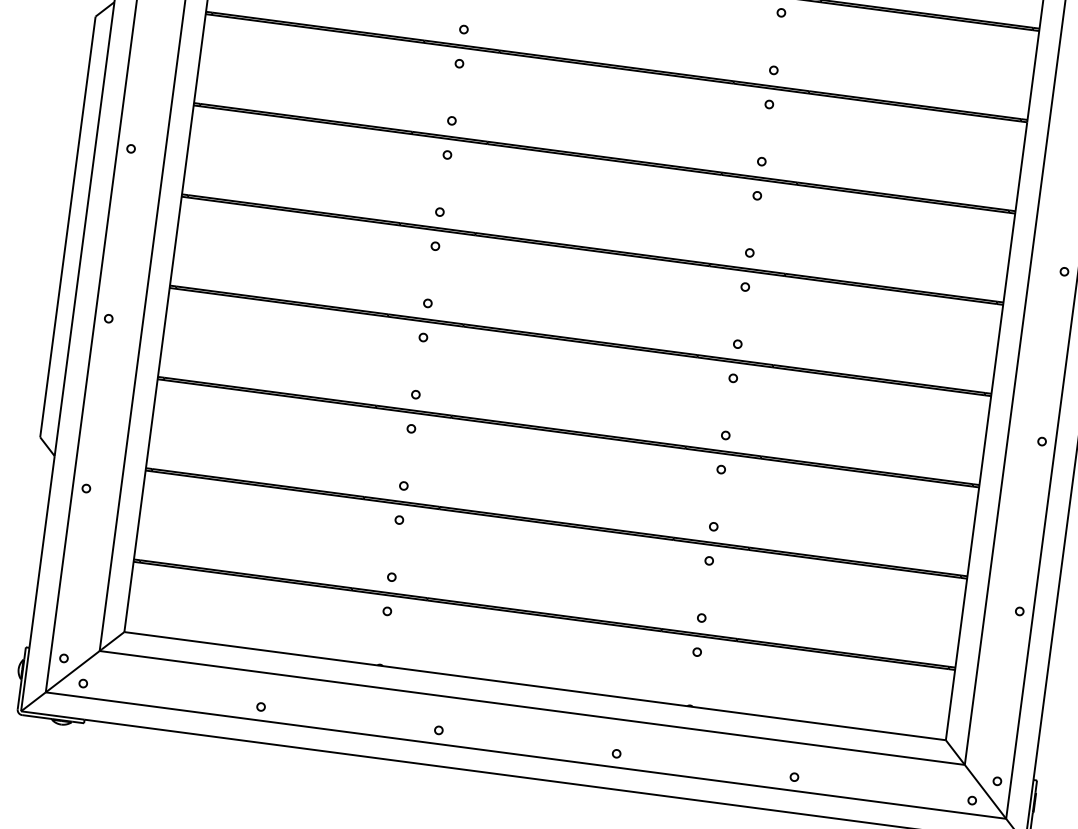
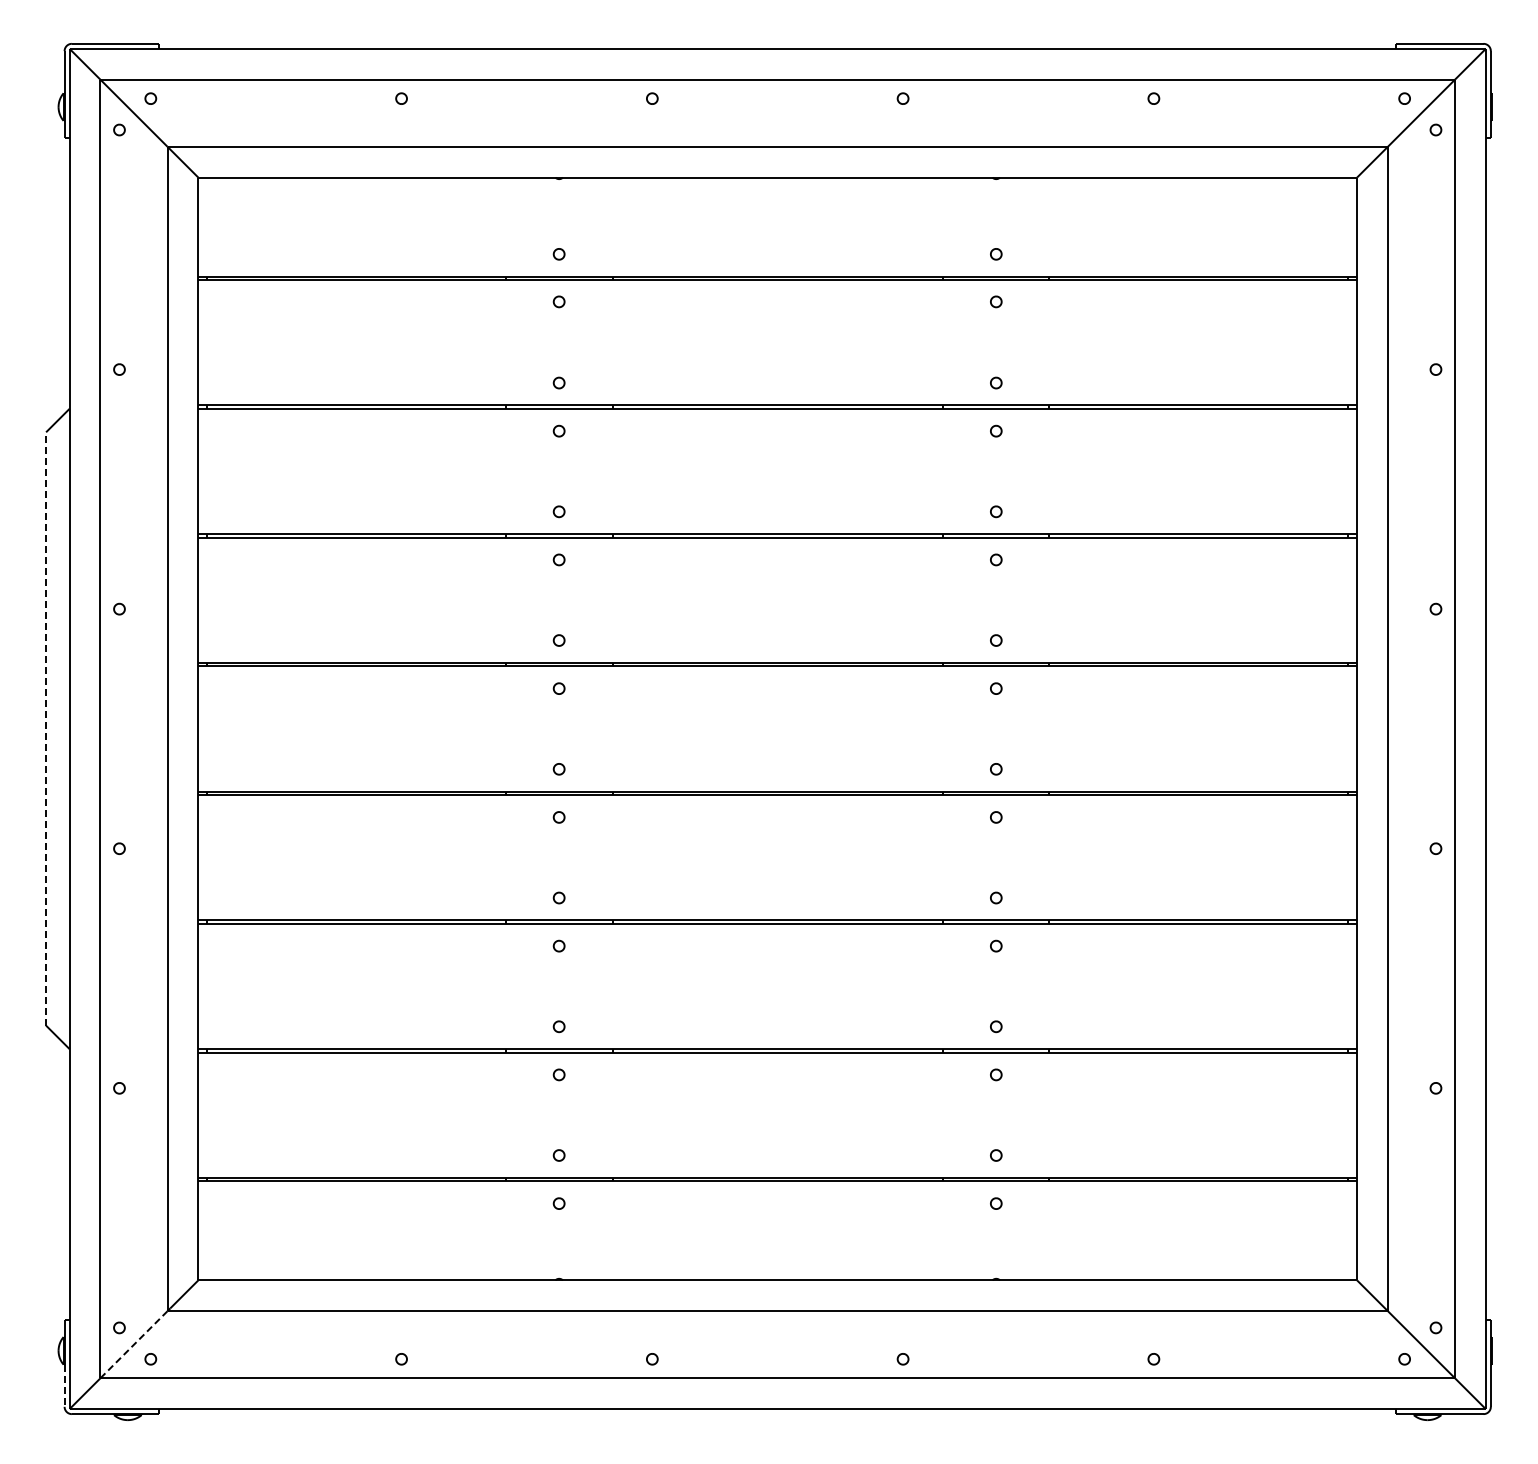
line: (68, 226) -> (46, 728), solid -> dashed
line: (73, 671) -> (134, 1344), solid -> dashed
line: (19, 694) -> (64, 1386), solid -> dashed

